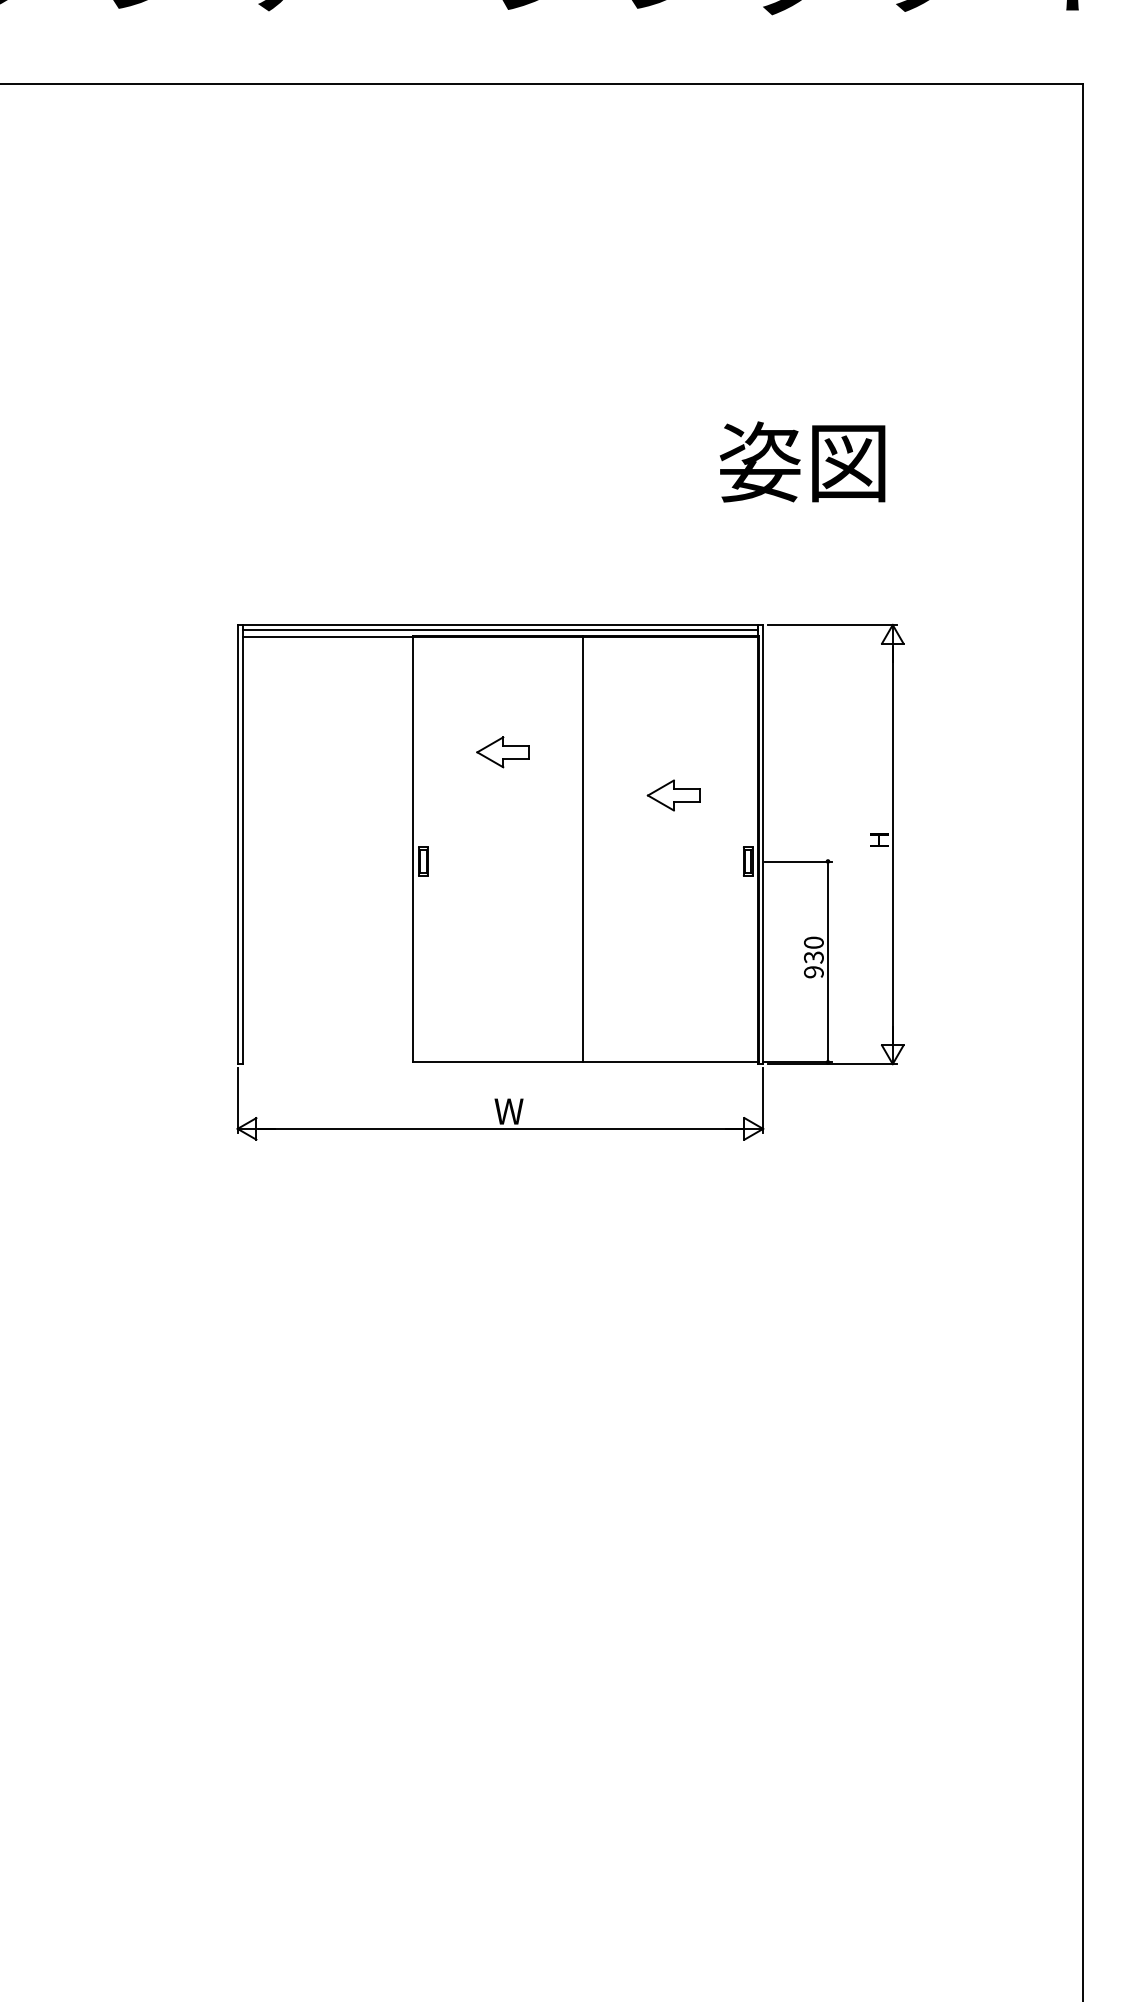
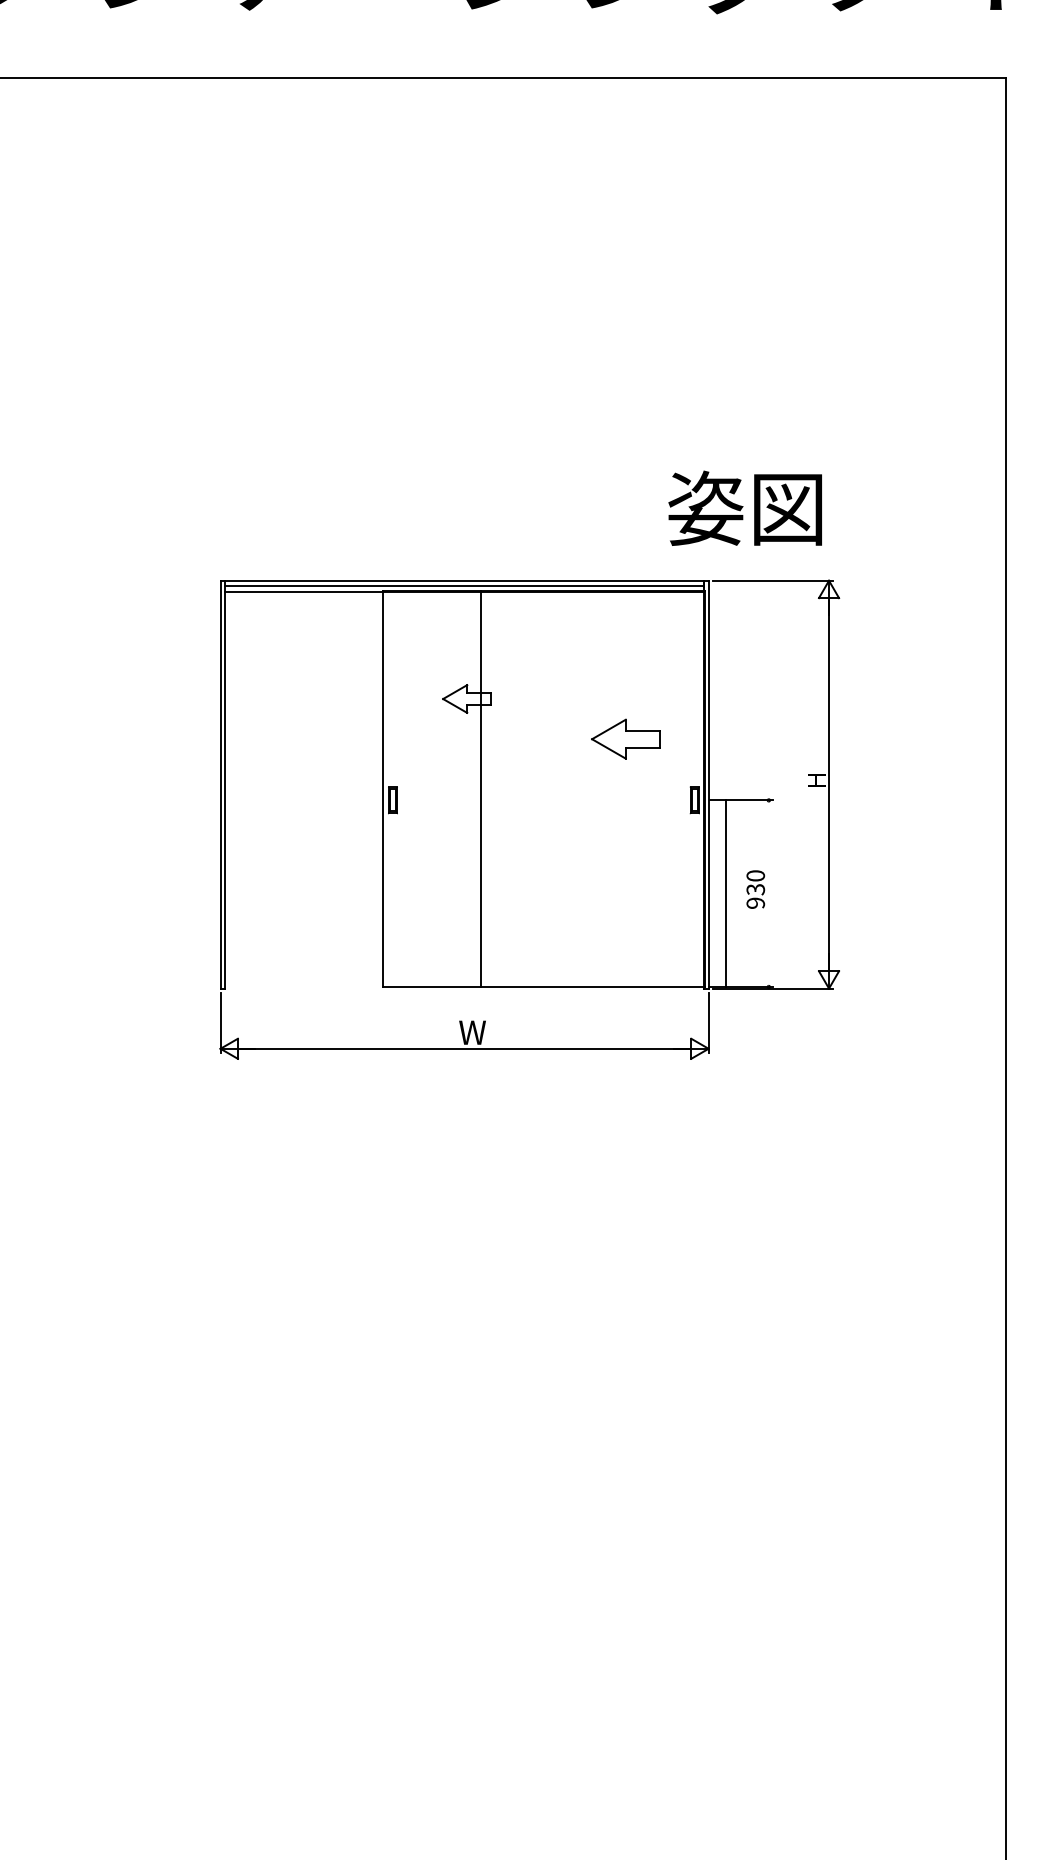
text: (801, 461) -> (744, 507), moved
part: (673, 794) -> (625, 738), size x1.4
line: (583, 848) -> (481, 788), moved
line: (827, 961) -> (725, 893), moved

